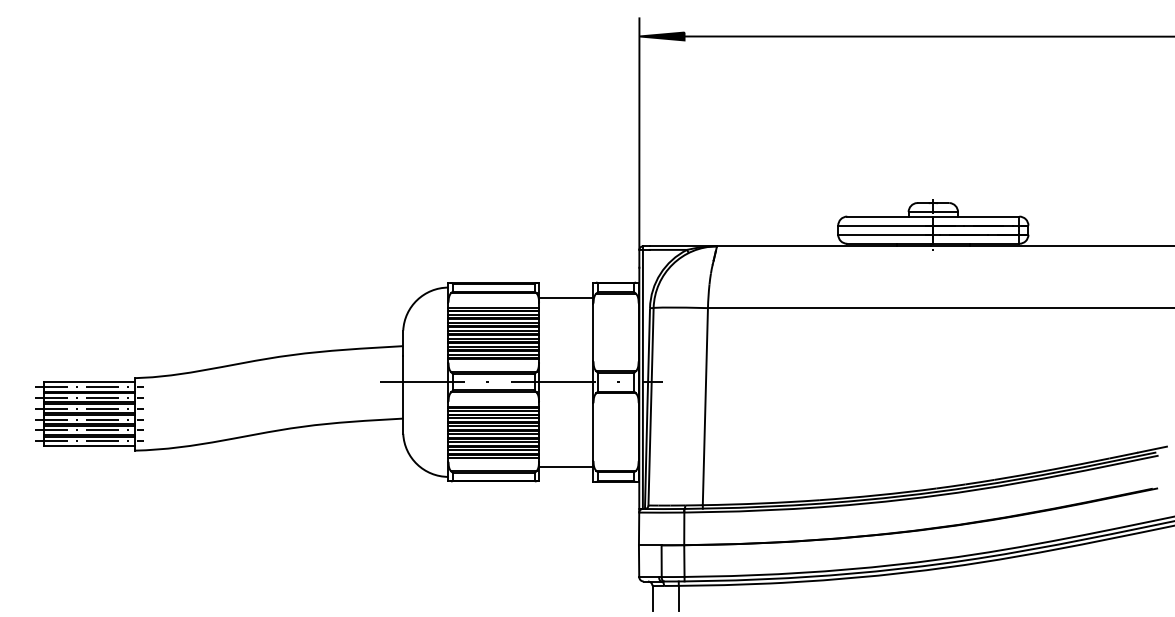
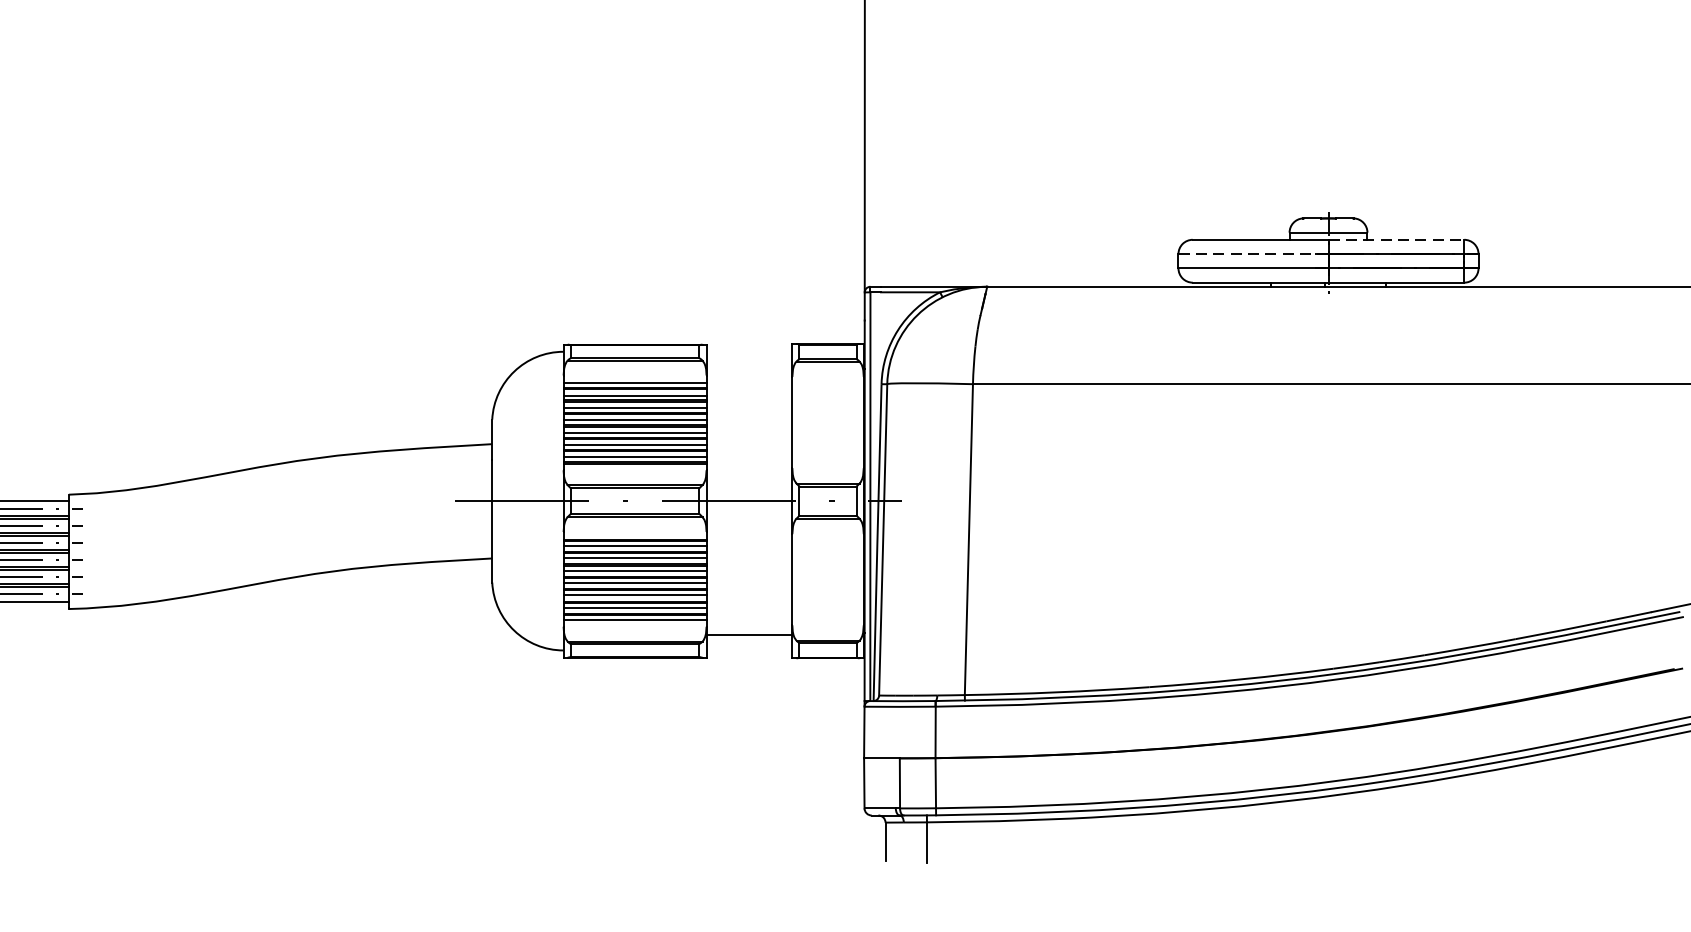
line: (976, 216) -> (1396, 239), solid -> dashed
line: (885, 225) -> (1253, 253), solid -> dashed
line: (566, 297) -> (749, 367), removed

